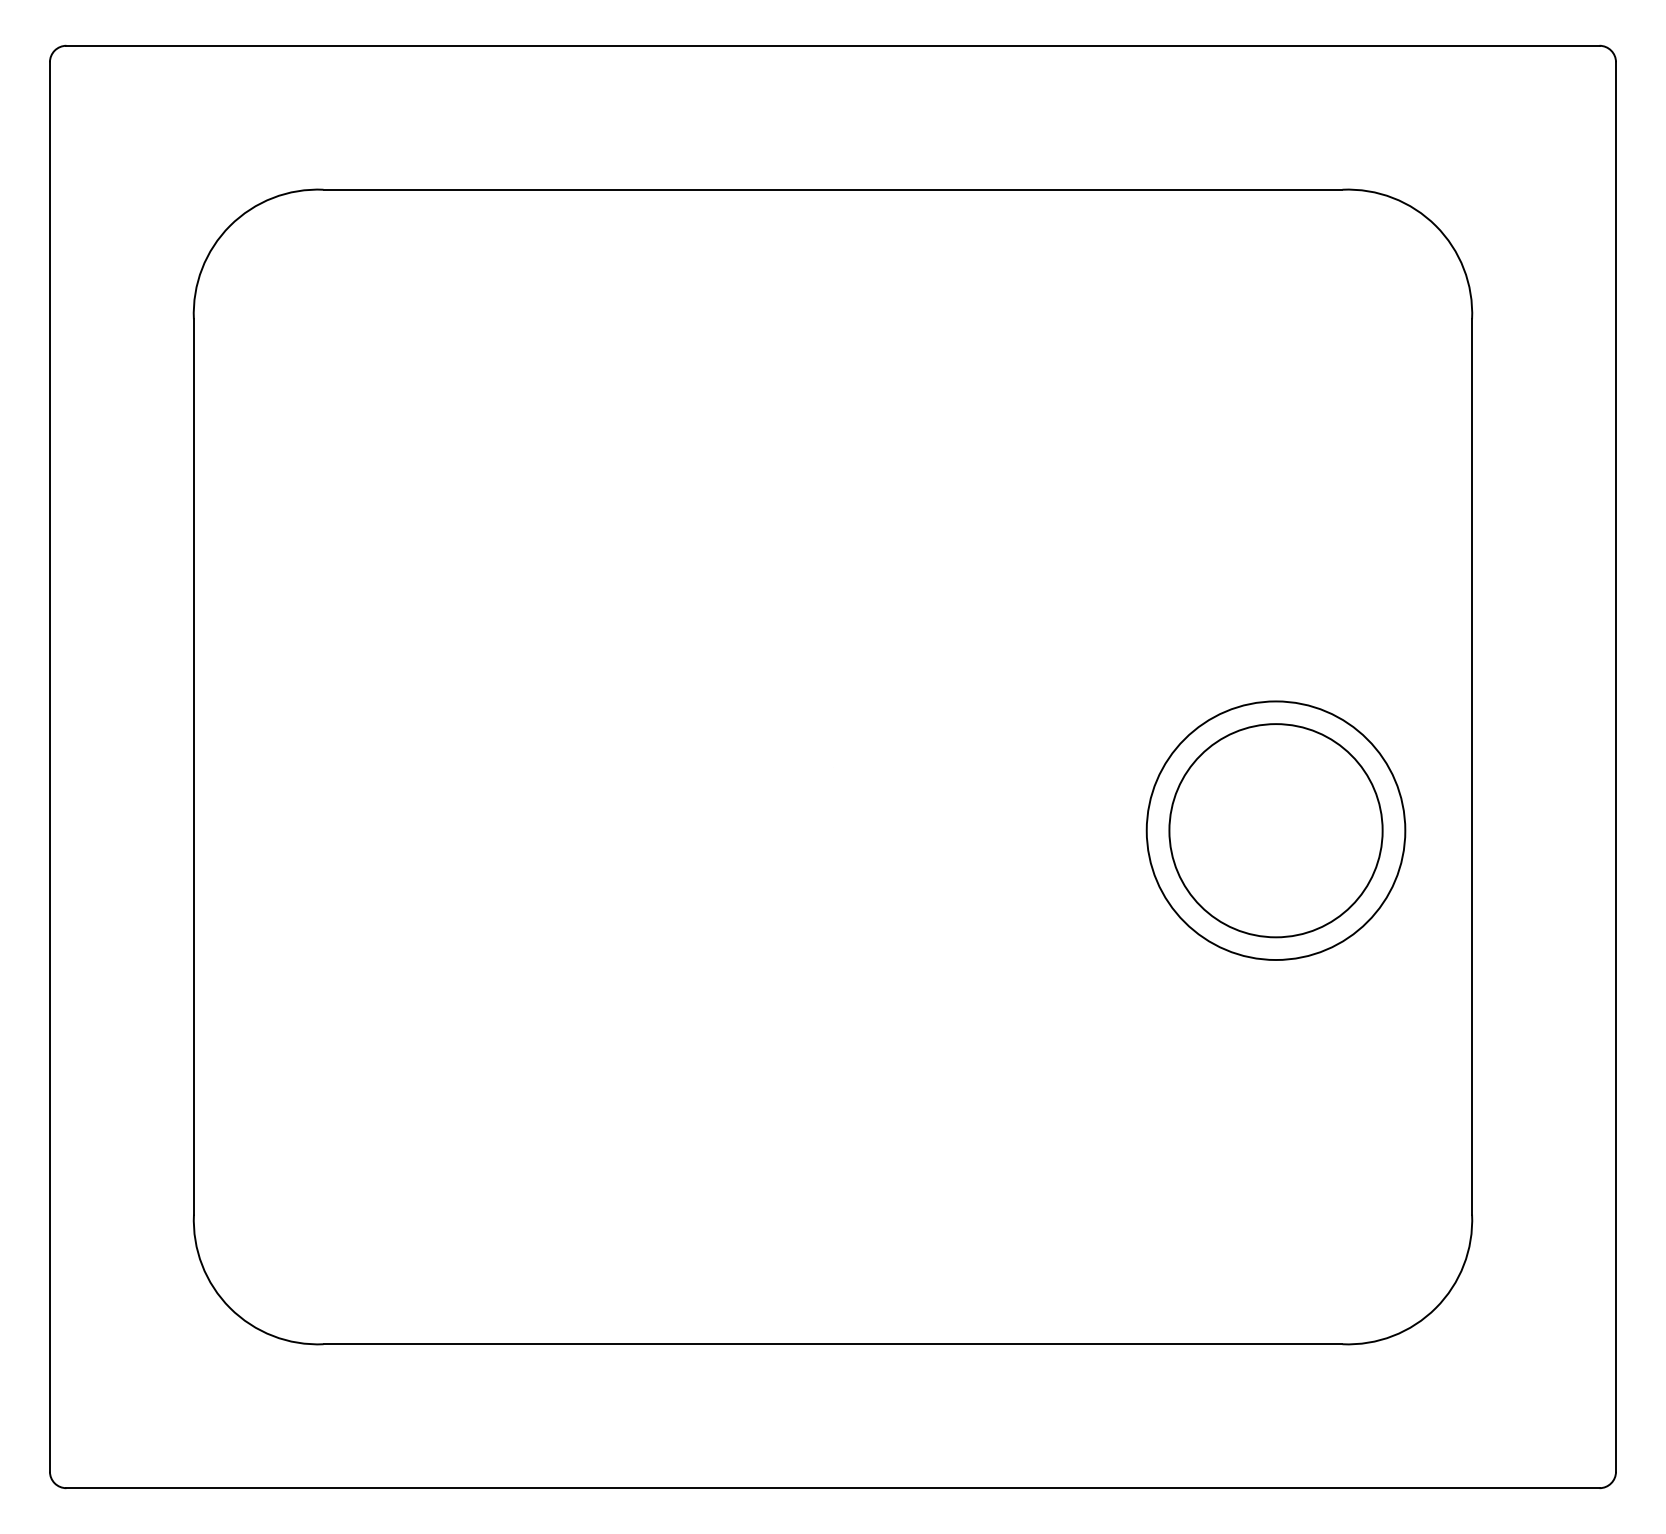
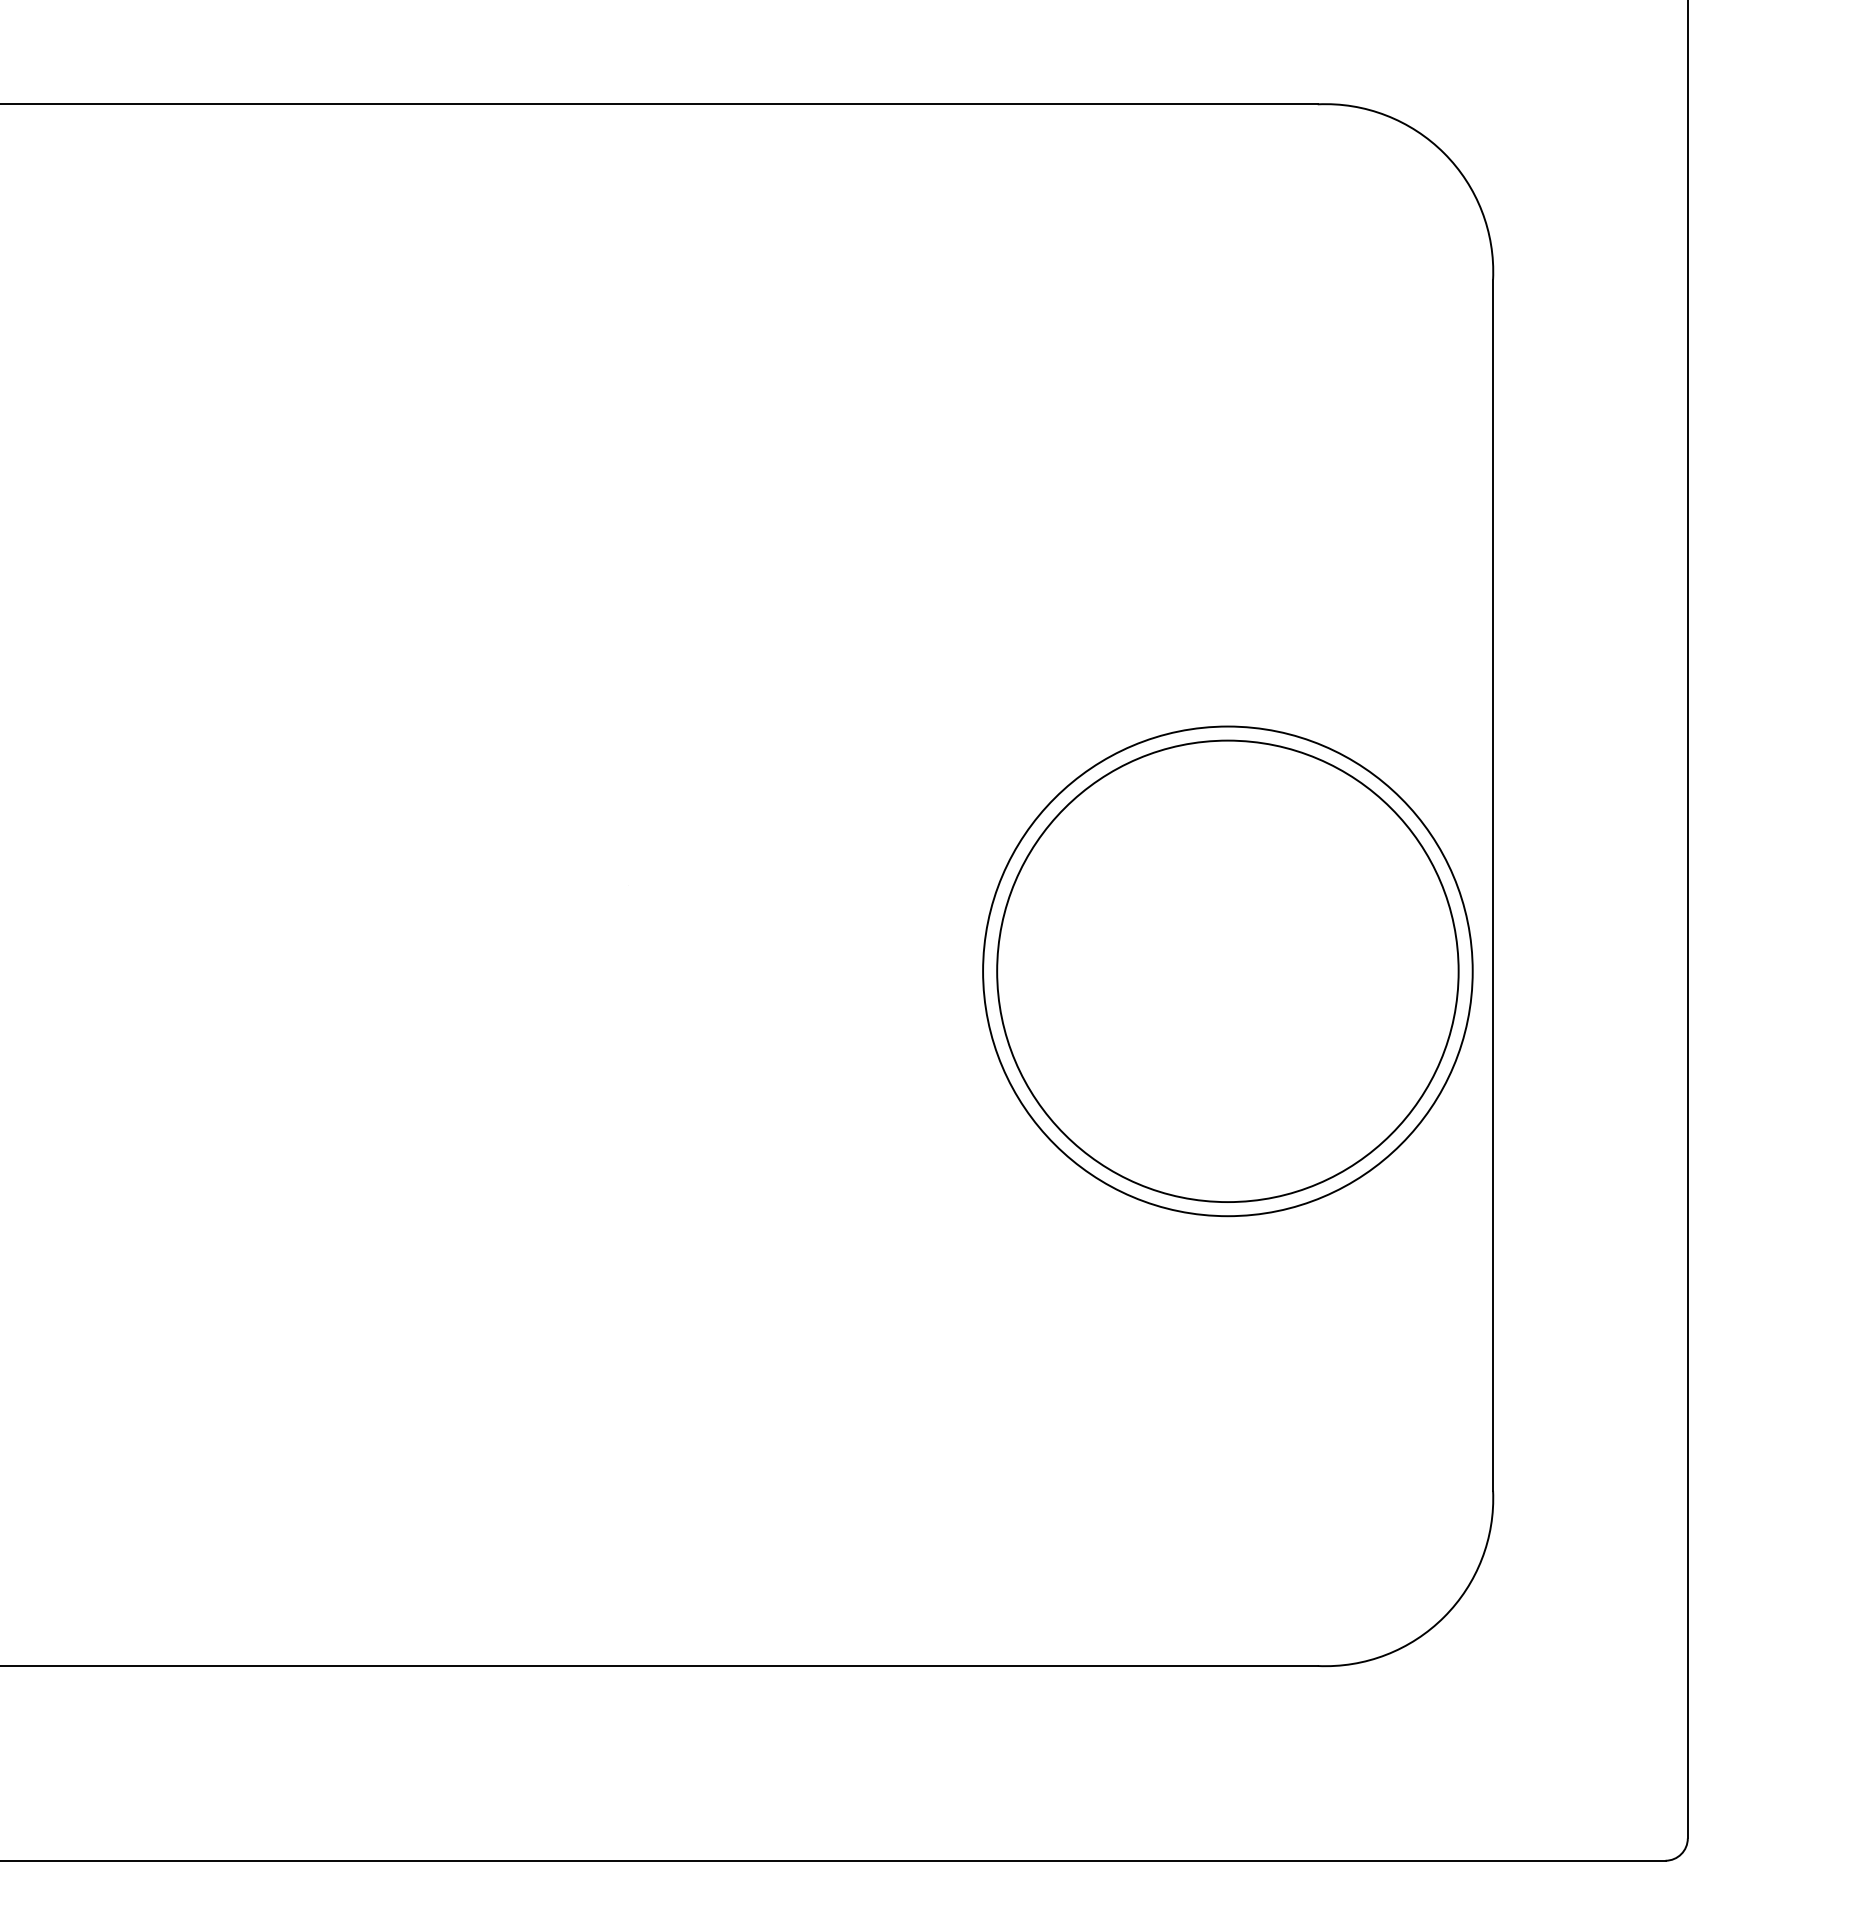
circle: (1275, 830) -> (1227, 971), size x1.4
circle: (1275, 830) -> (1227, 971), size x1.6

